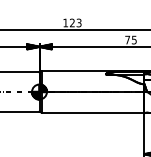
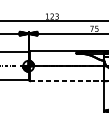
line: (93, 112) -> (67, 80), solid -> dashed

